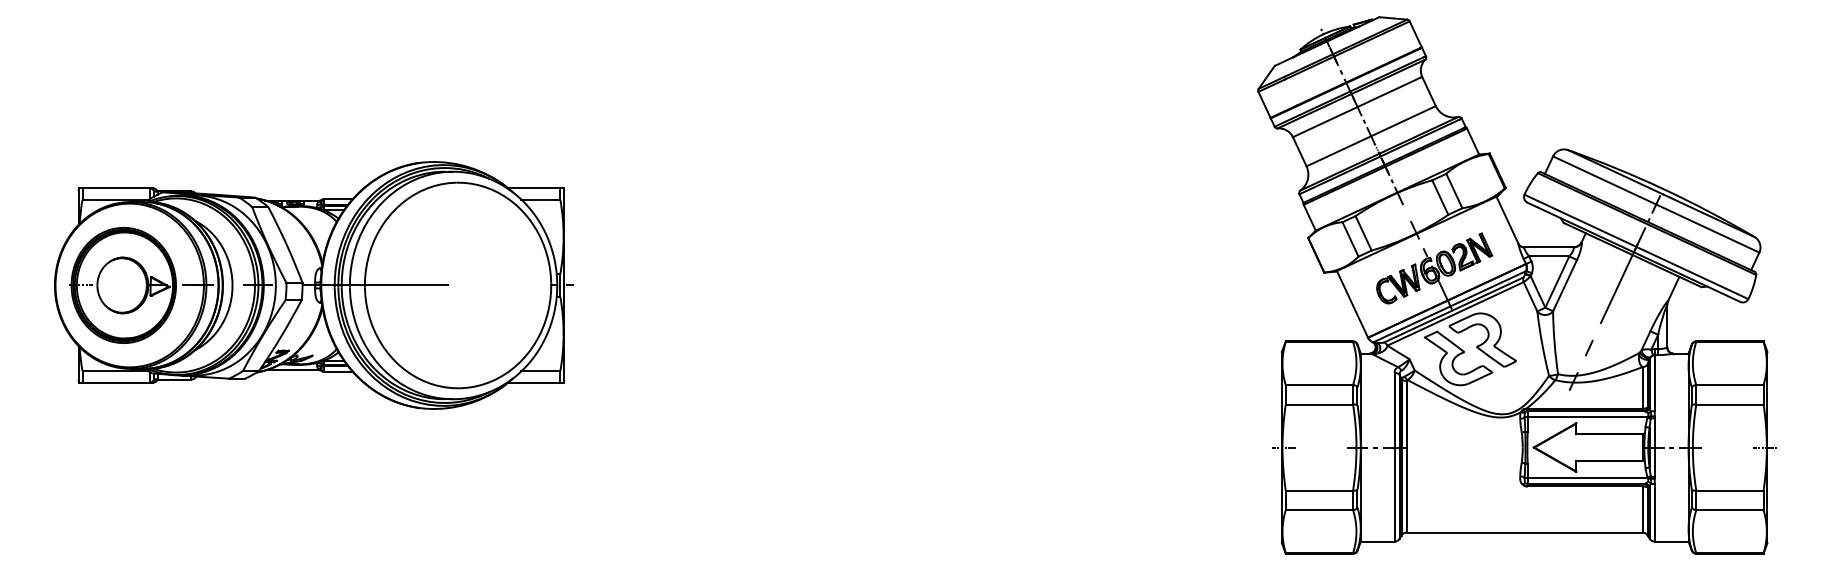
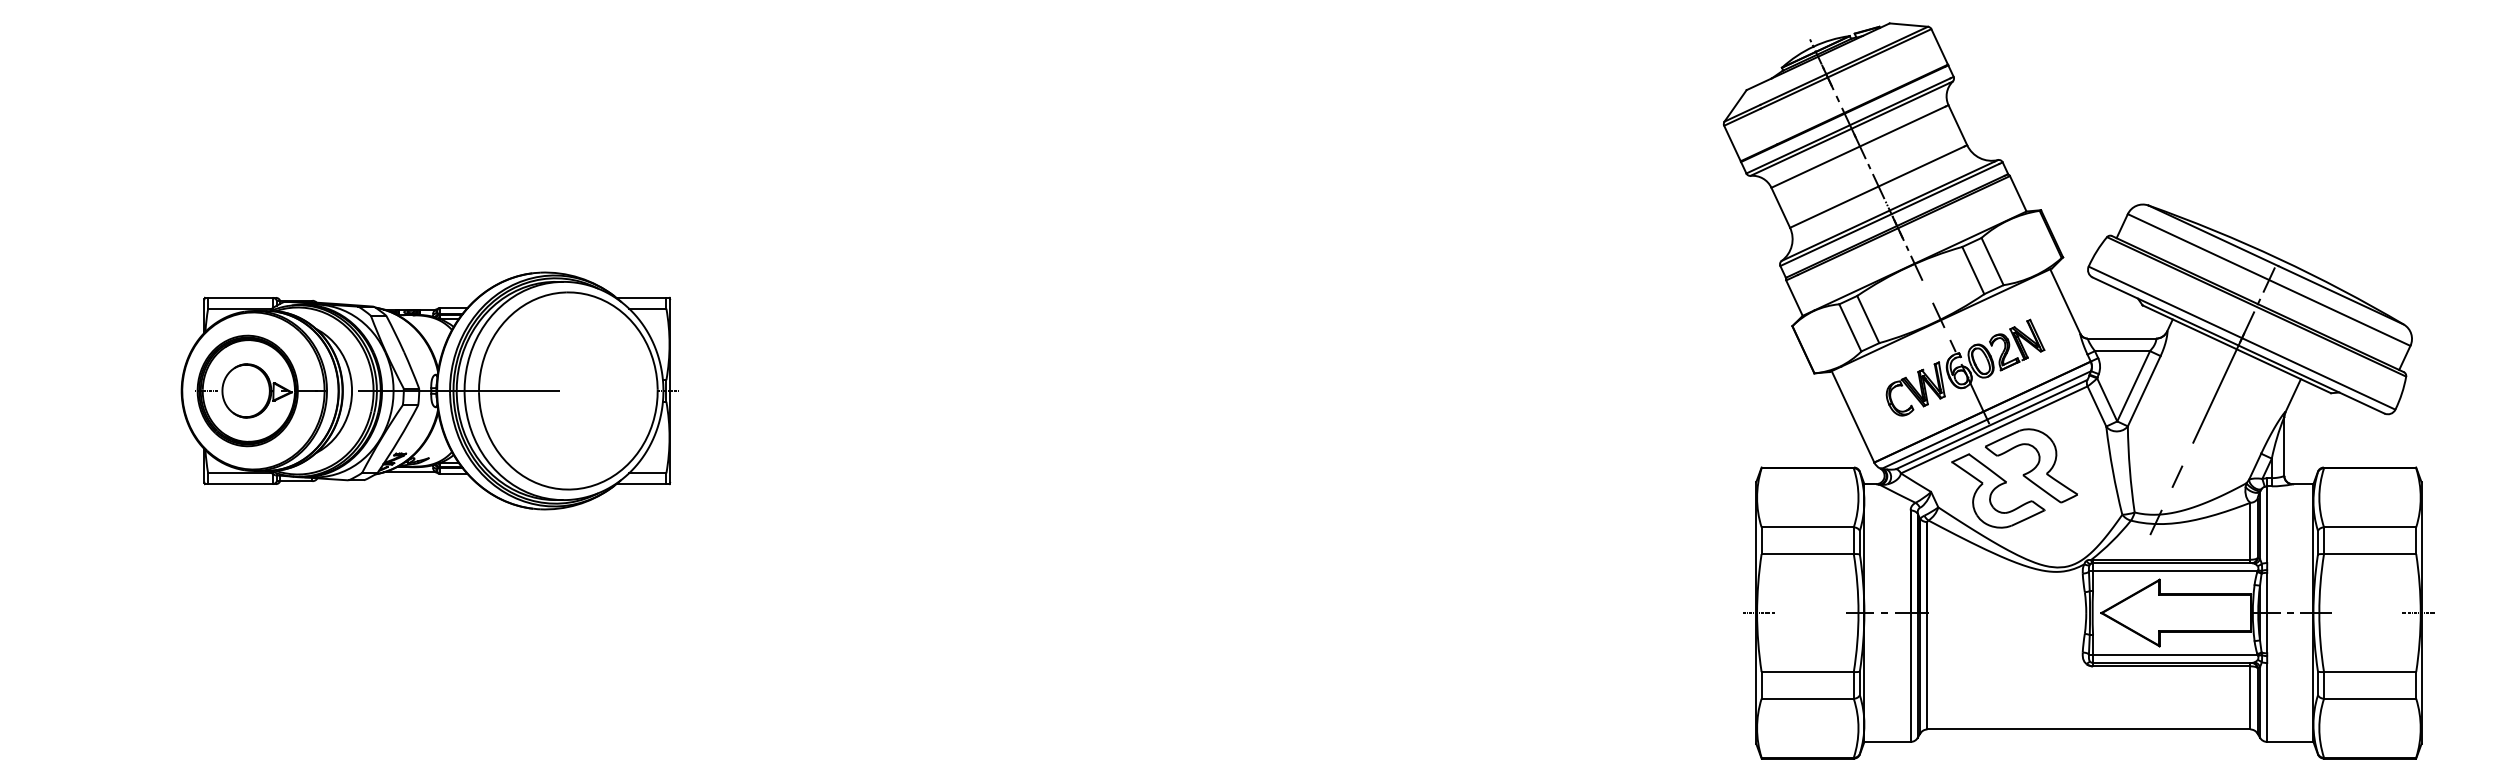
part: (313, 285) -> (429, 390), size x0.7

